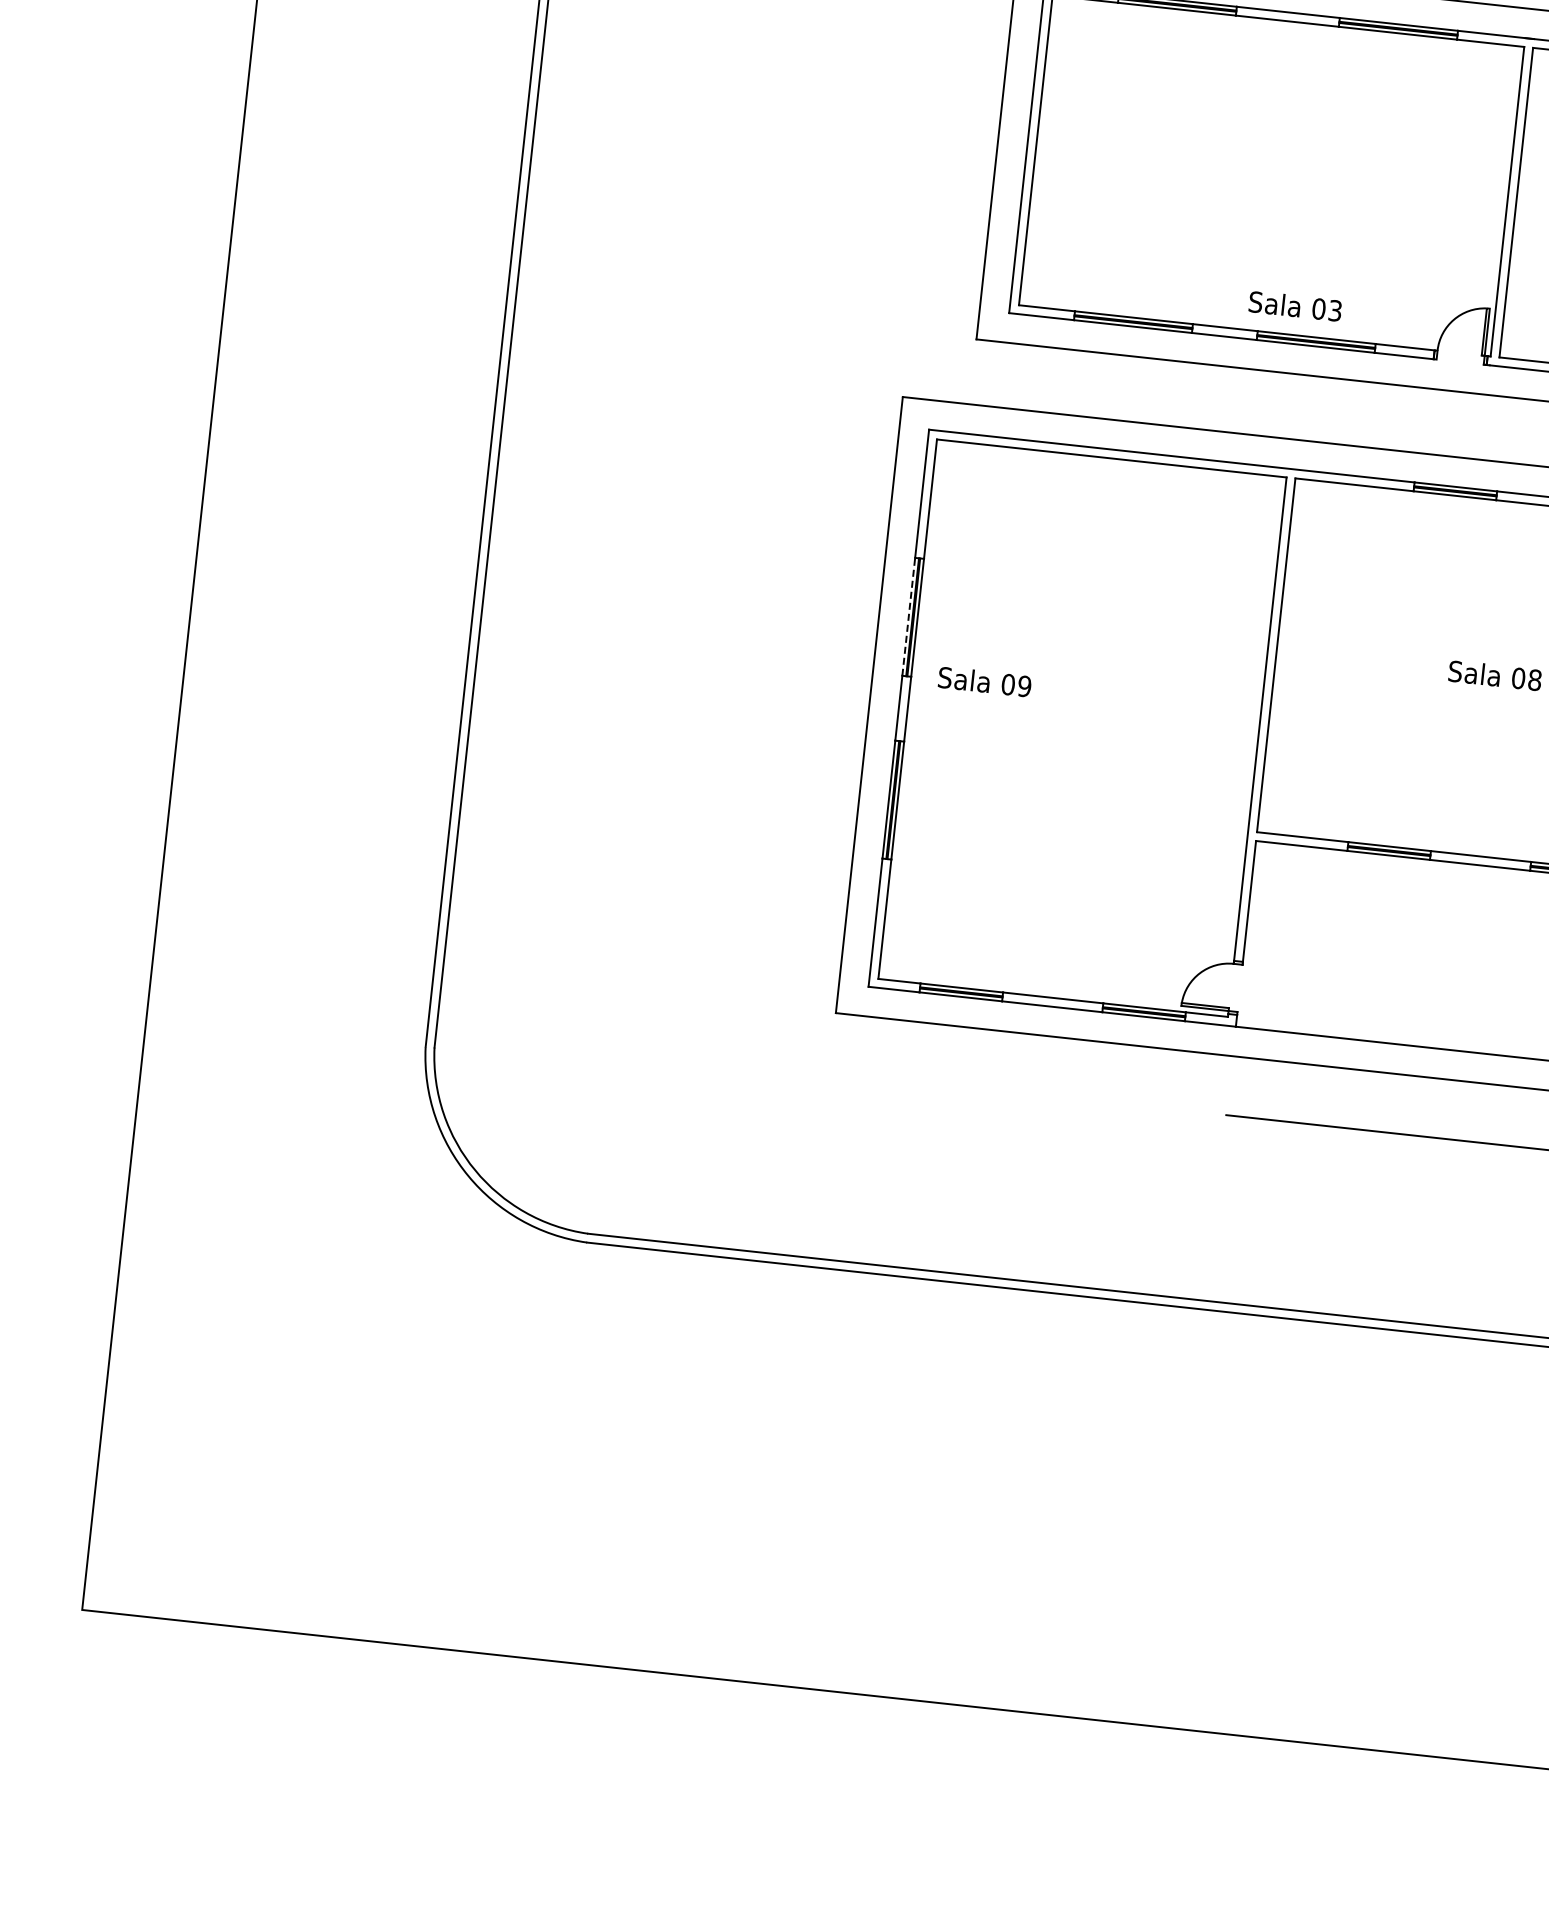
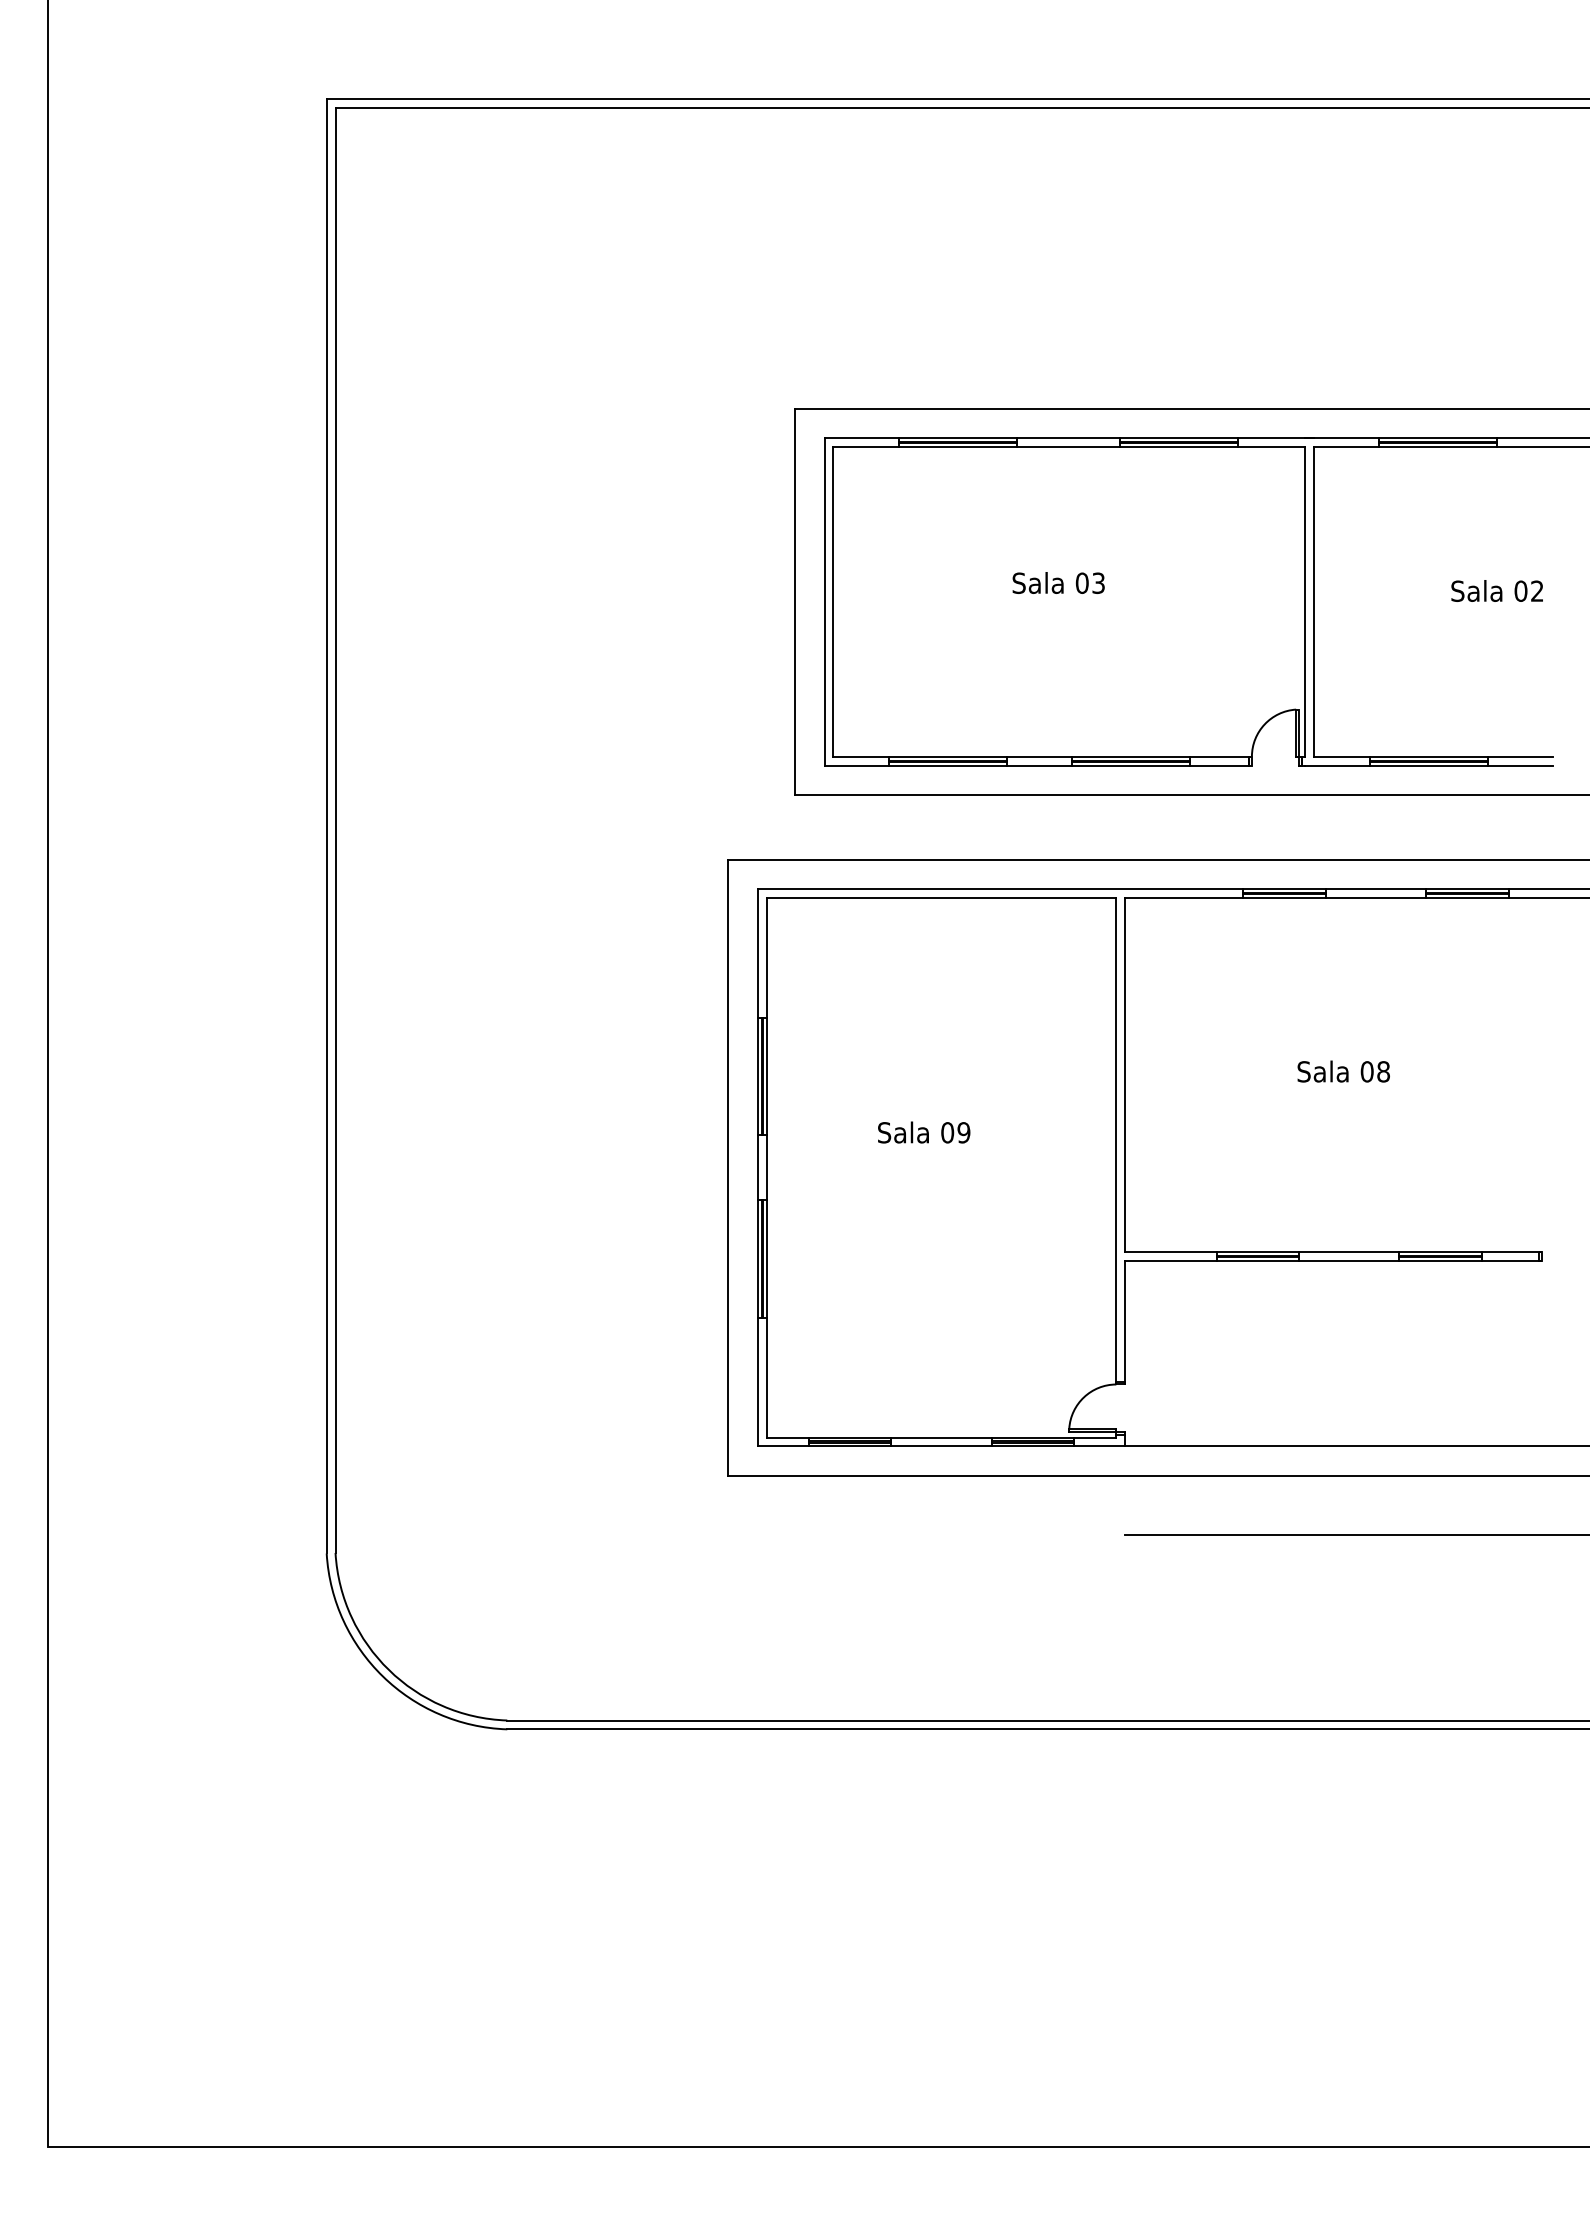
text: (1295, 305) -> (1058, 582), moved
line: (908, 616) -> (757, 1076), dashed -> solid
text: (985, 681) -> (924, 1132), moved

